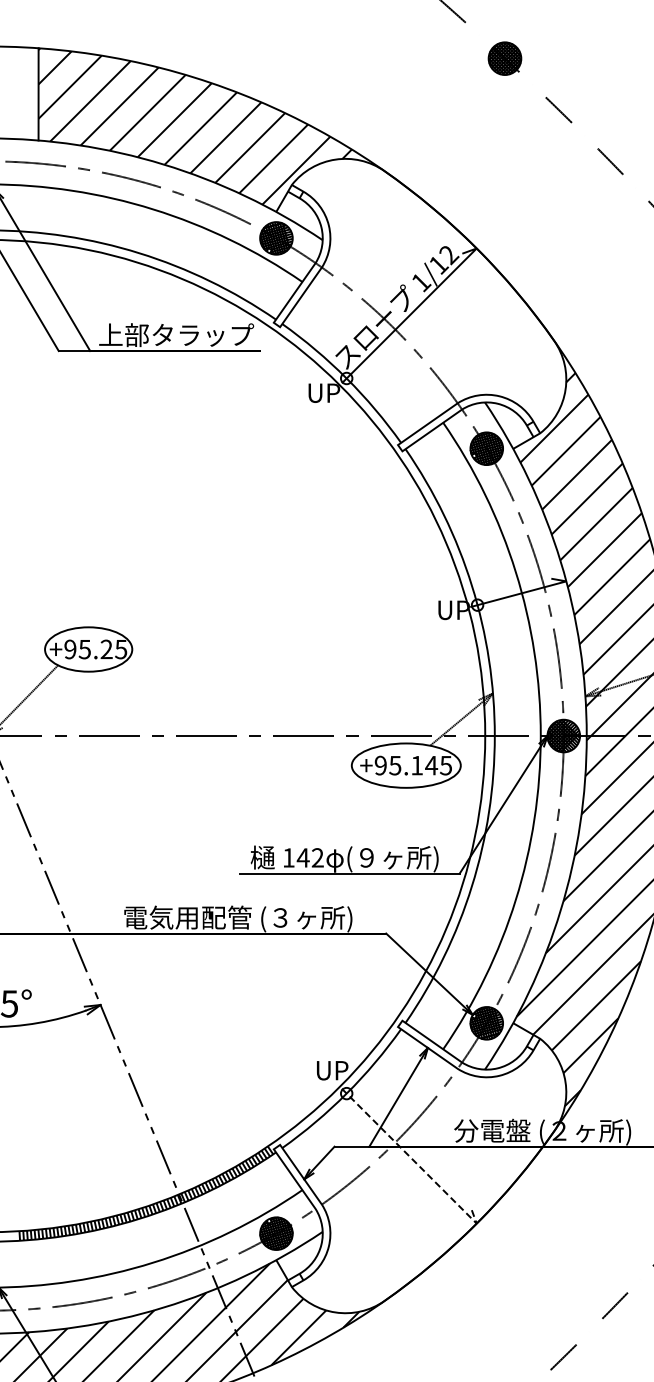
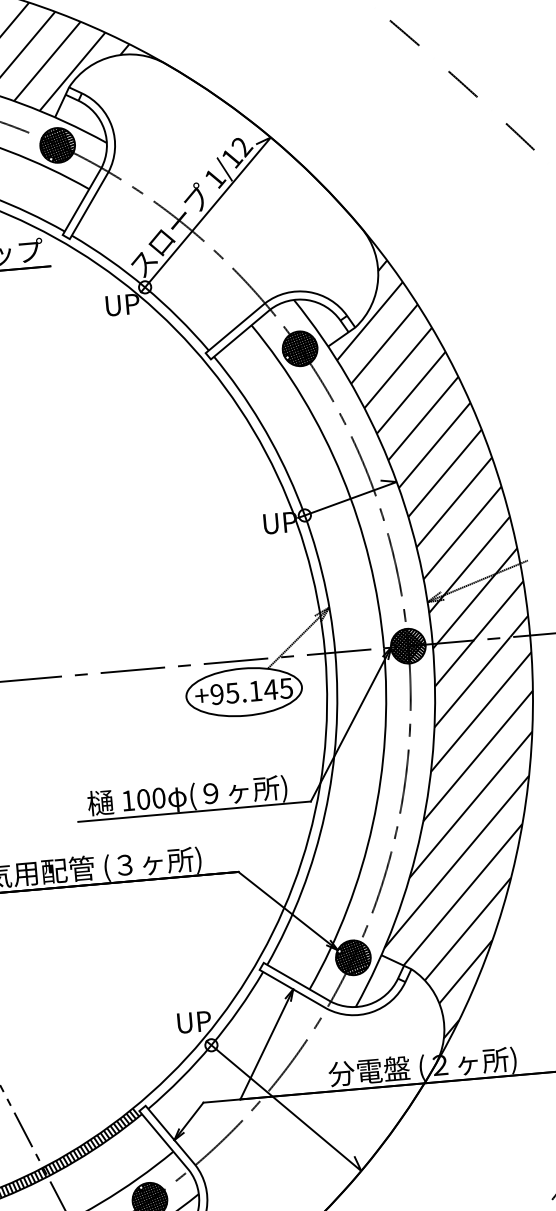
text: (309, 857) -> (150, 798), 142 -> 100
line: (415, 1162) -> (290, 1111), dashed -> solid

